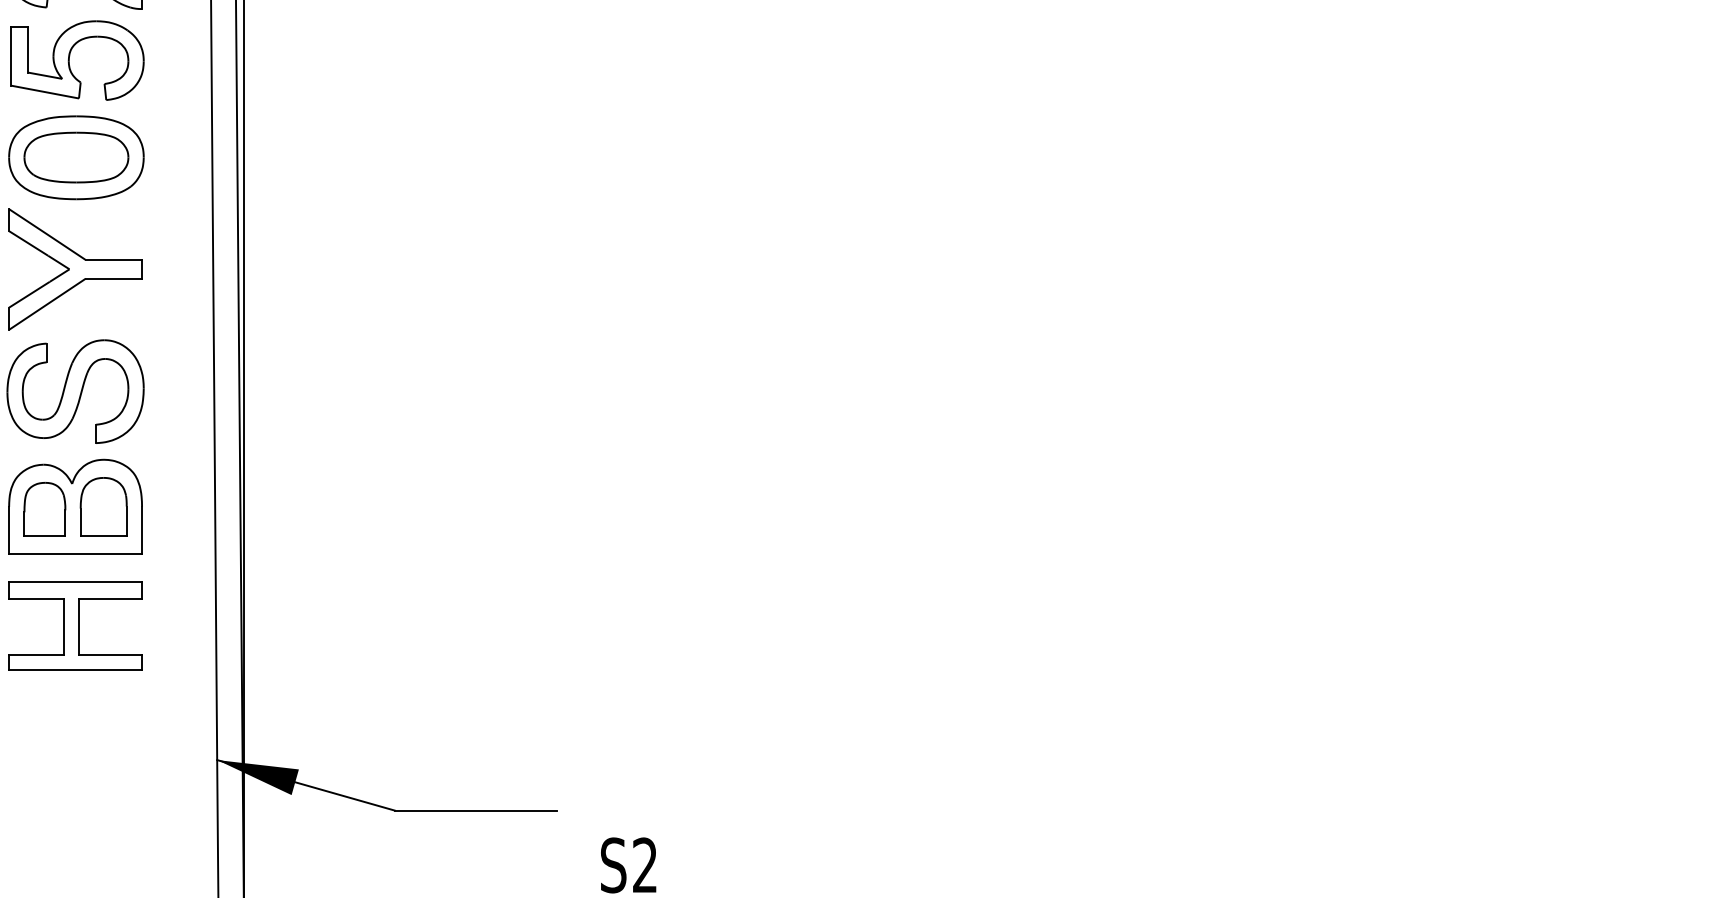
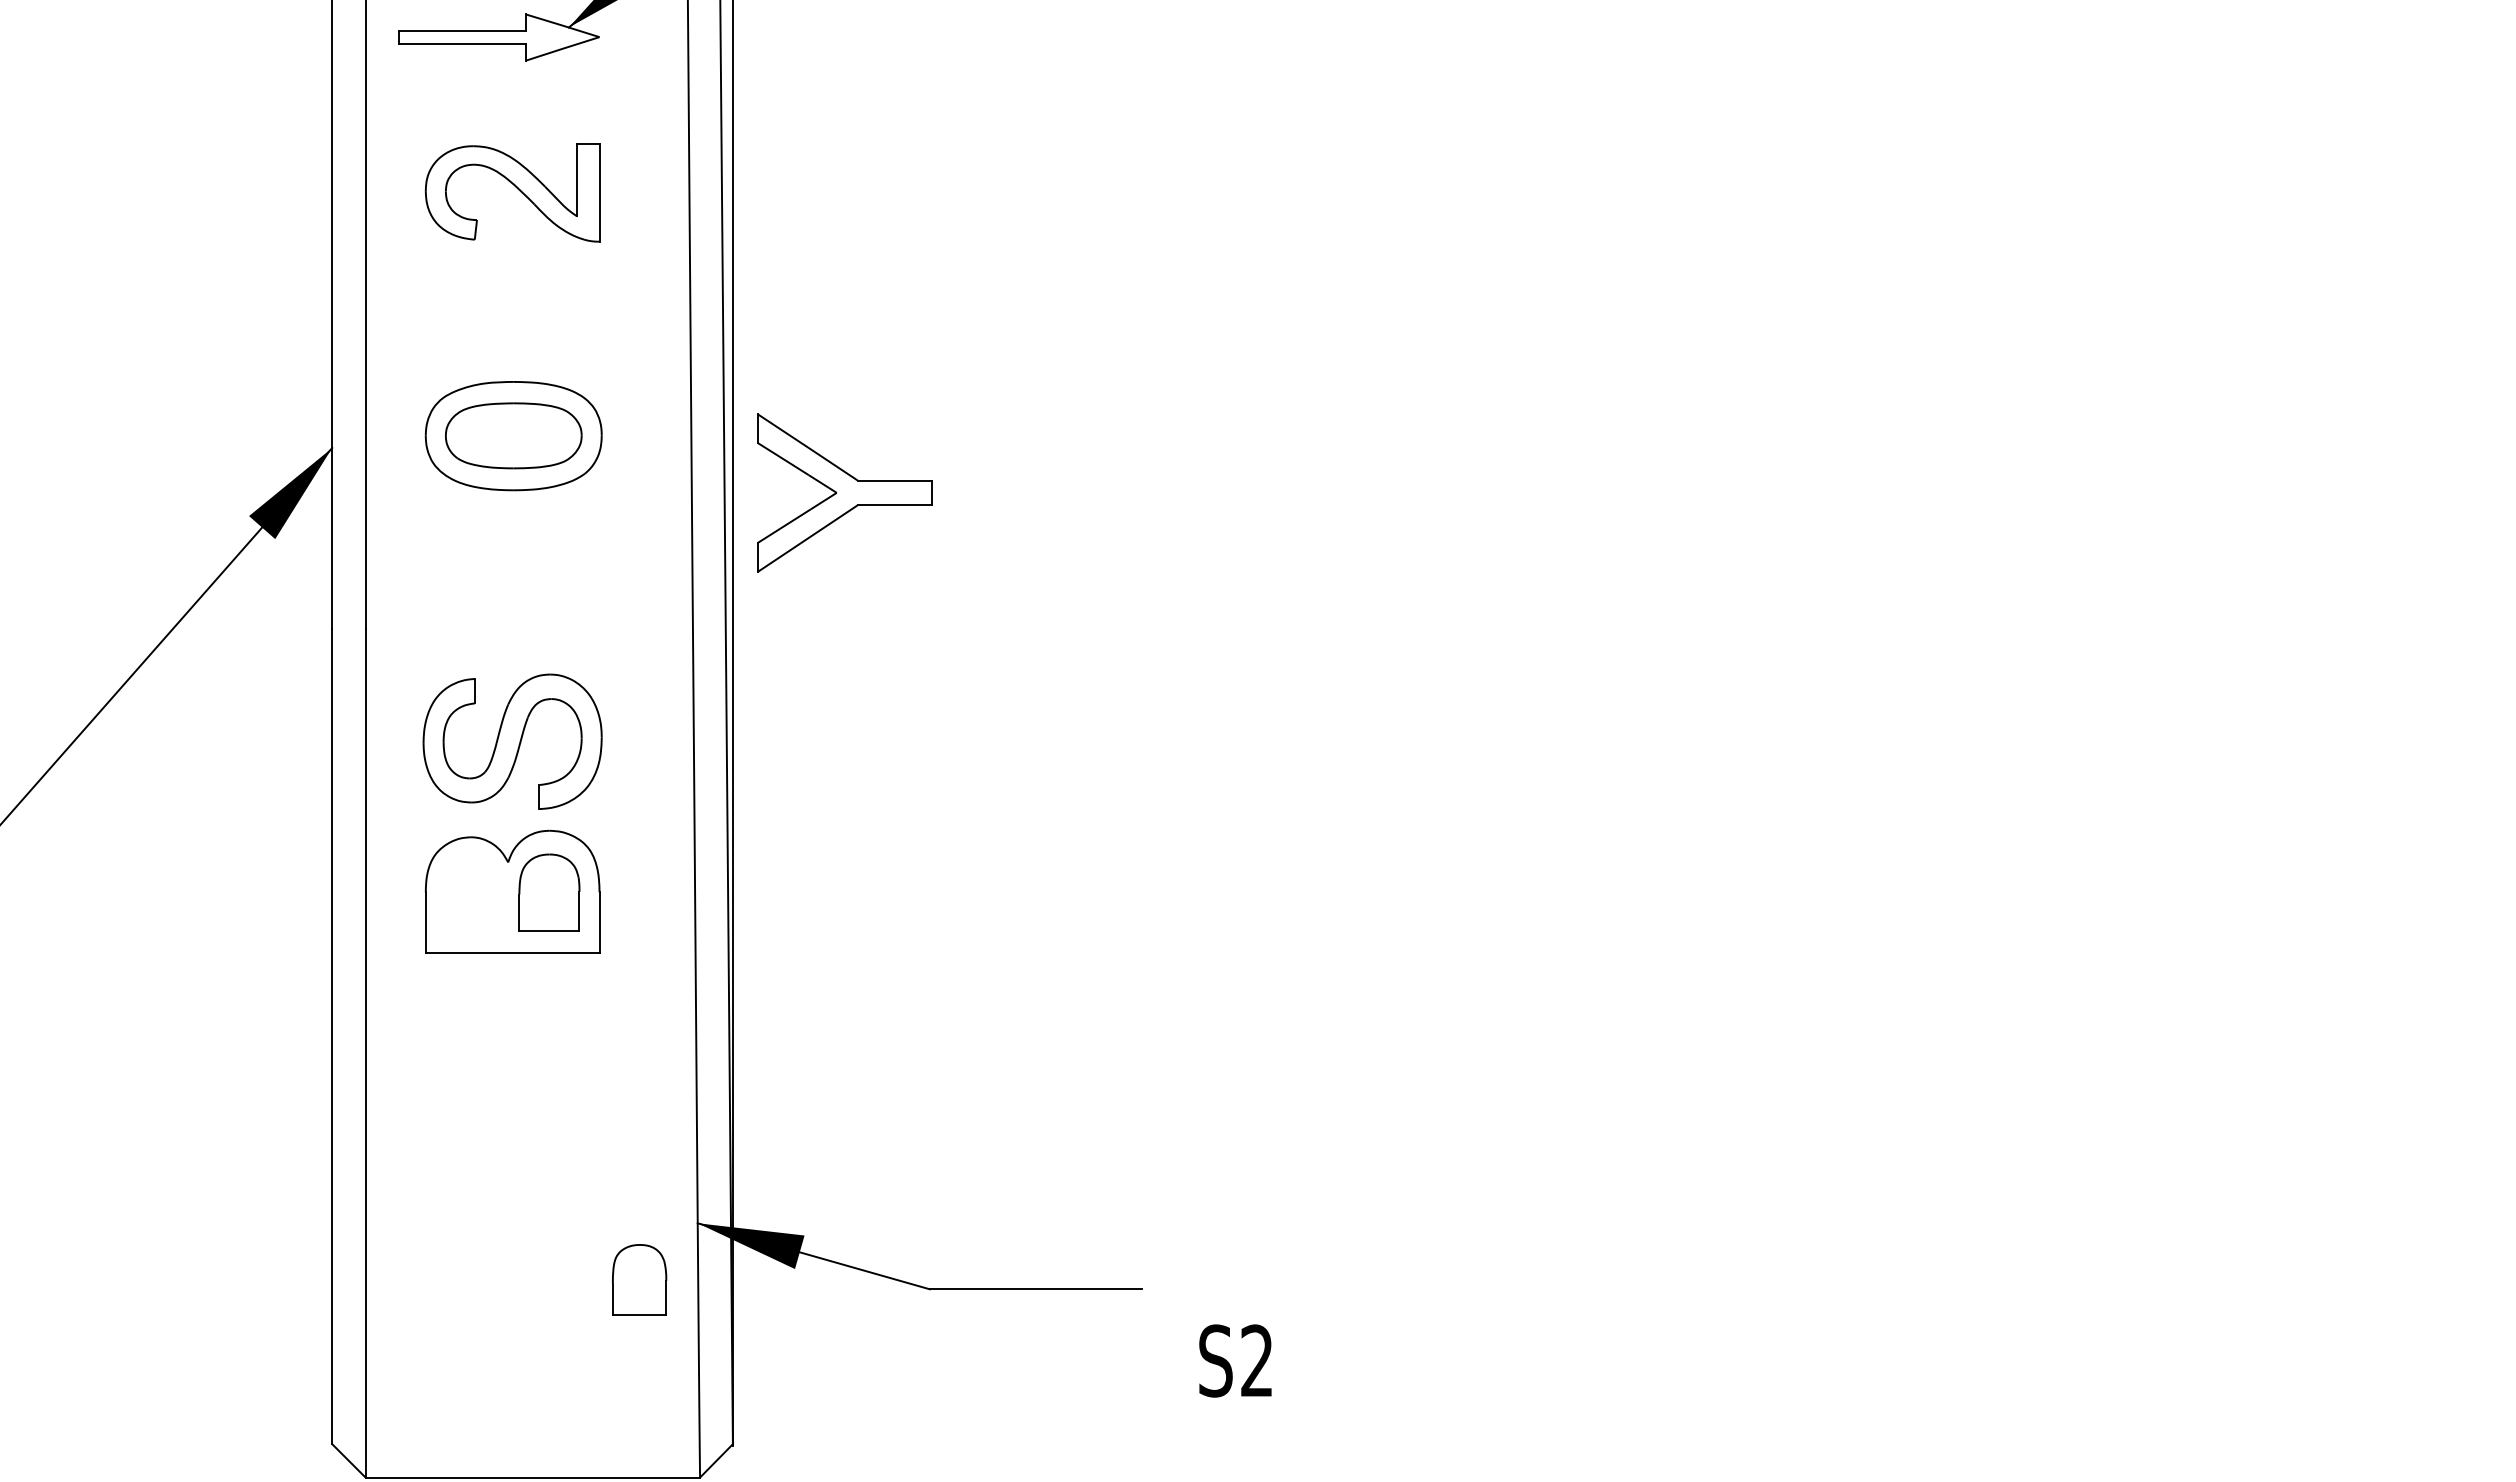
part: (69, 60) -> (504, 308), removed
part: (75, 269) -> (844, 492), moved
part: (44, 509) -> (639, 1279), moved
part: (75, 625) -> (512, 1047), removed

